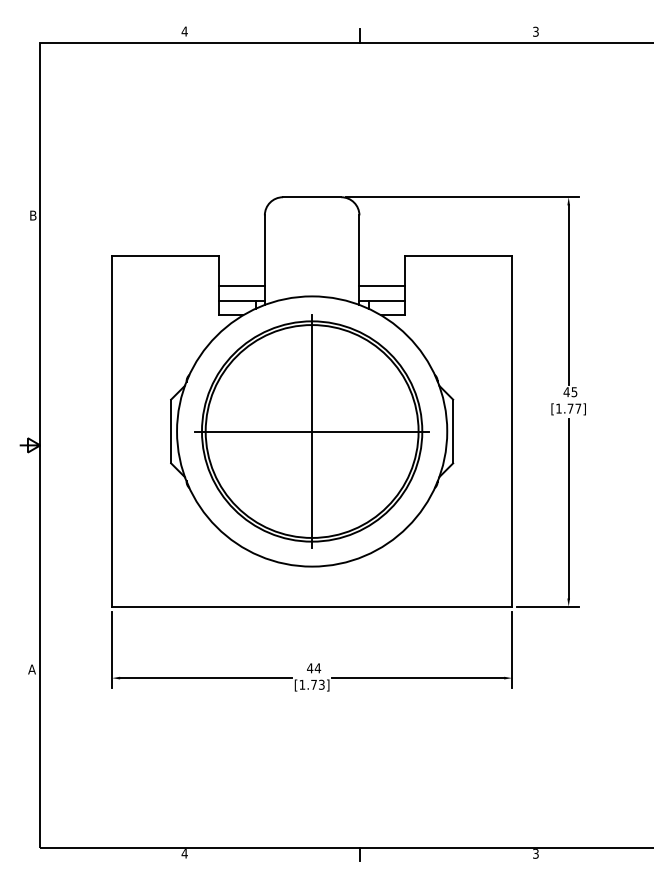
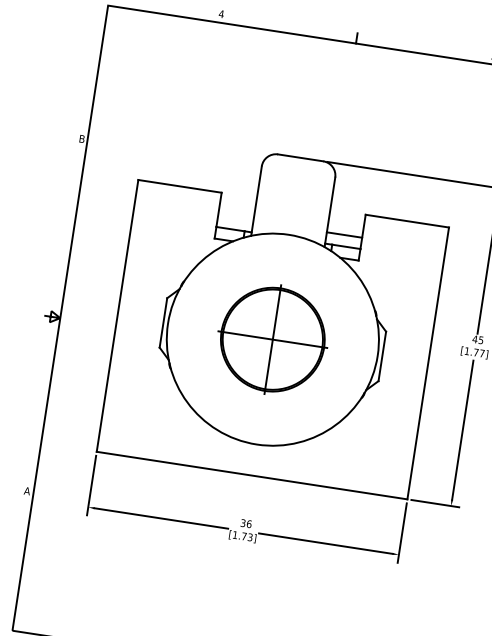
line: (241, 285) -> (235, 217), removed
part: (311, 431) -> (272, 339), size x0.6
text: (314, 668) -> (246, 523), 44 -> 36

